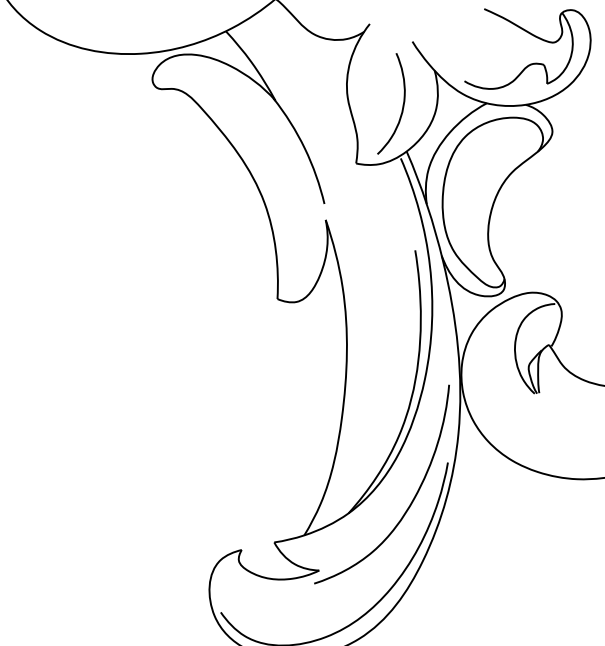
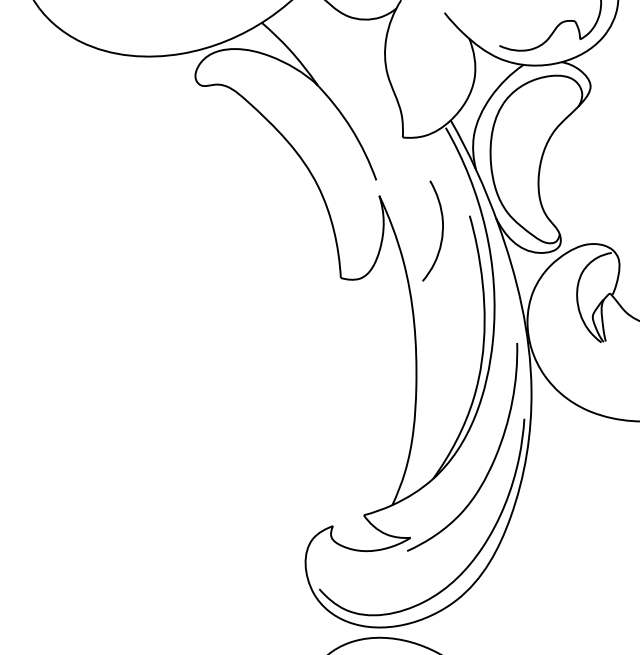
curve: (402, 105) -> (441, 231), moved

